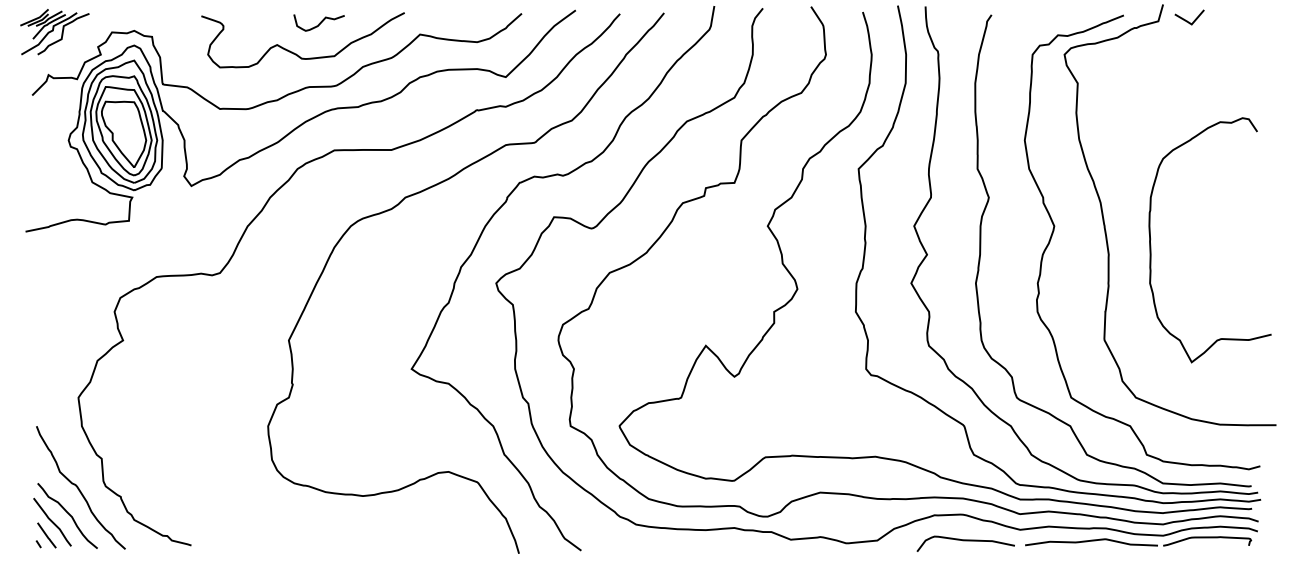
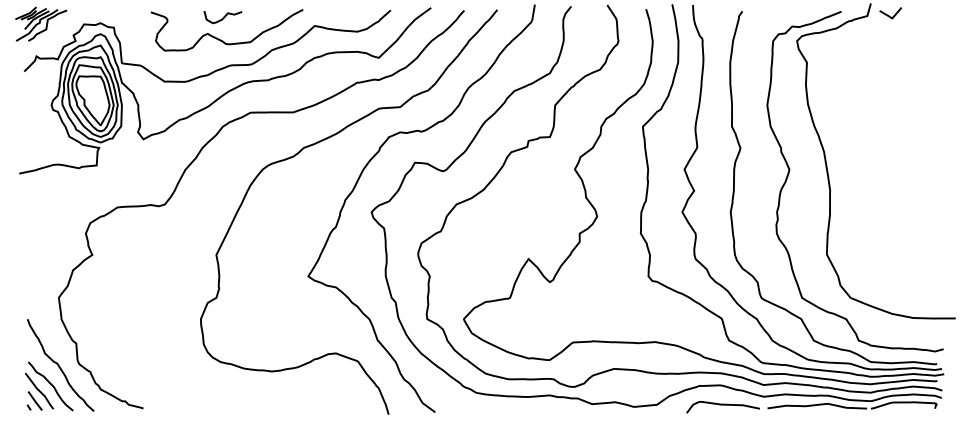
curve: (318, 23) -> (222, 17), moved
curve: (1151, 239) -> (862, 179), removed

